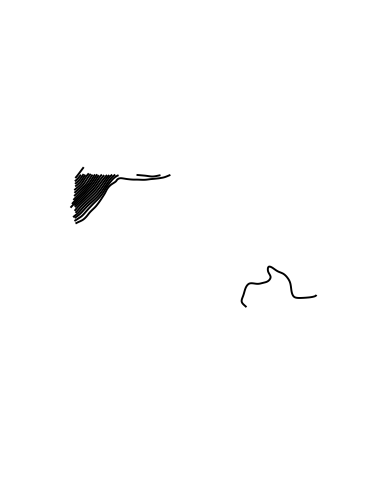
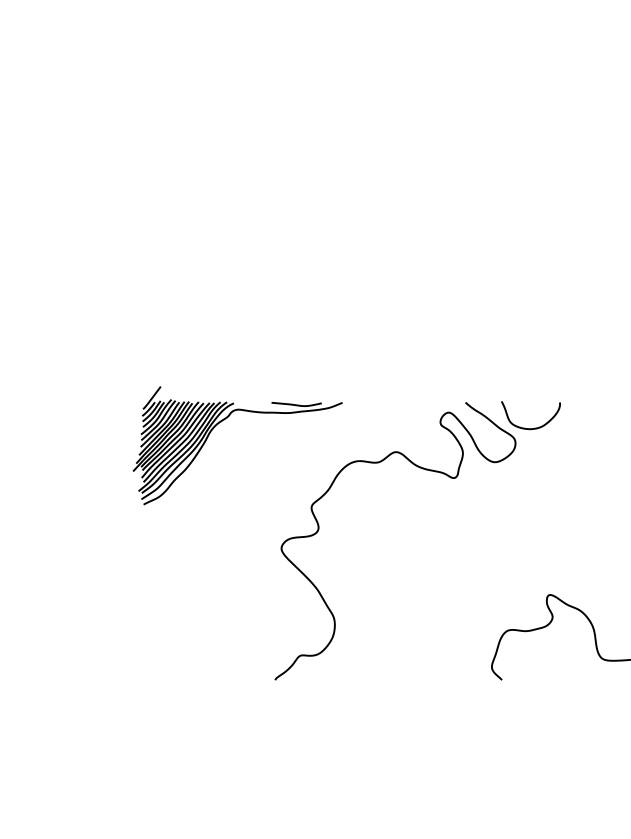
part: (213, 208) -> (432, 473), added

